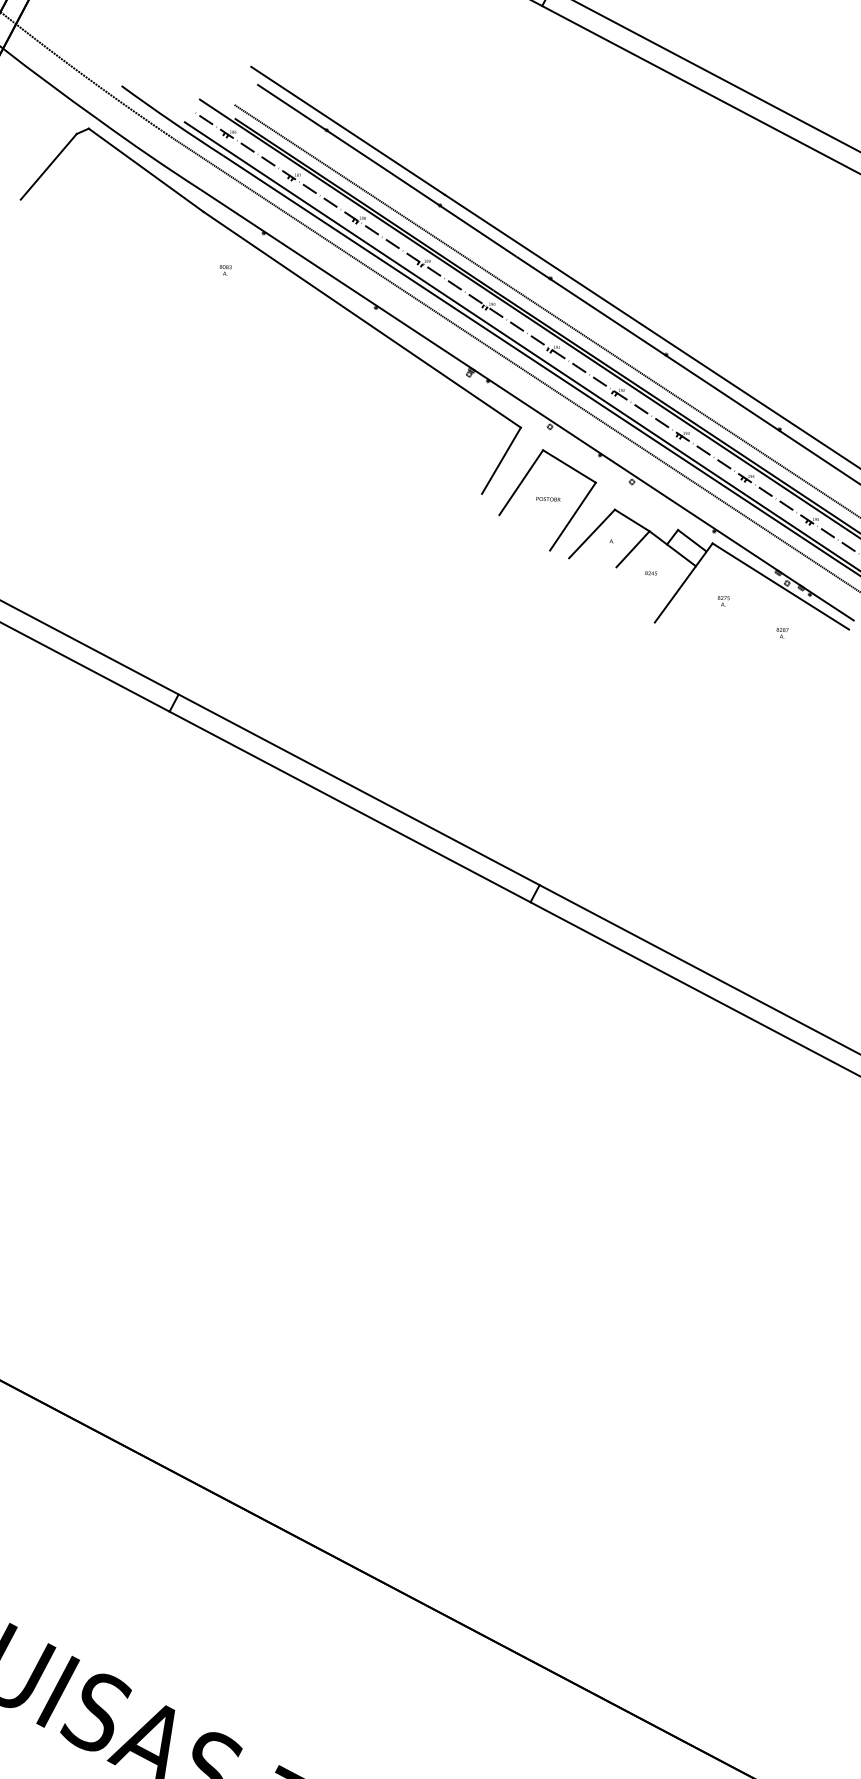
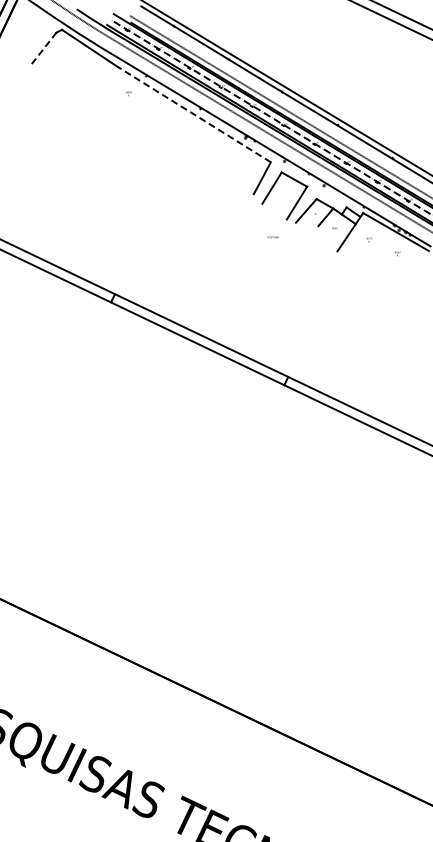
line: (47, 166) -> (43, 48), solid -> dashed
line: (360, 319) -> (193, 114), solid -> dashed
text: (547, 499) -> (272, 237), moved

